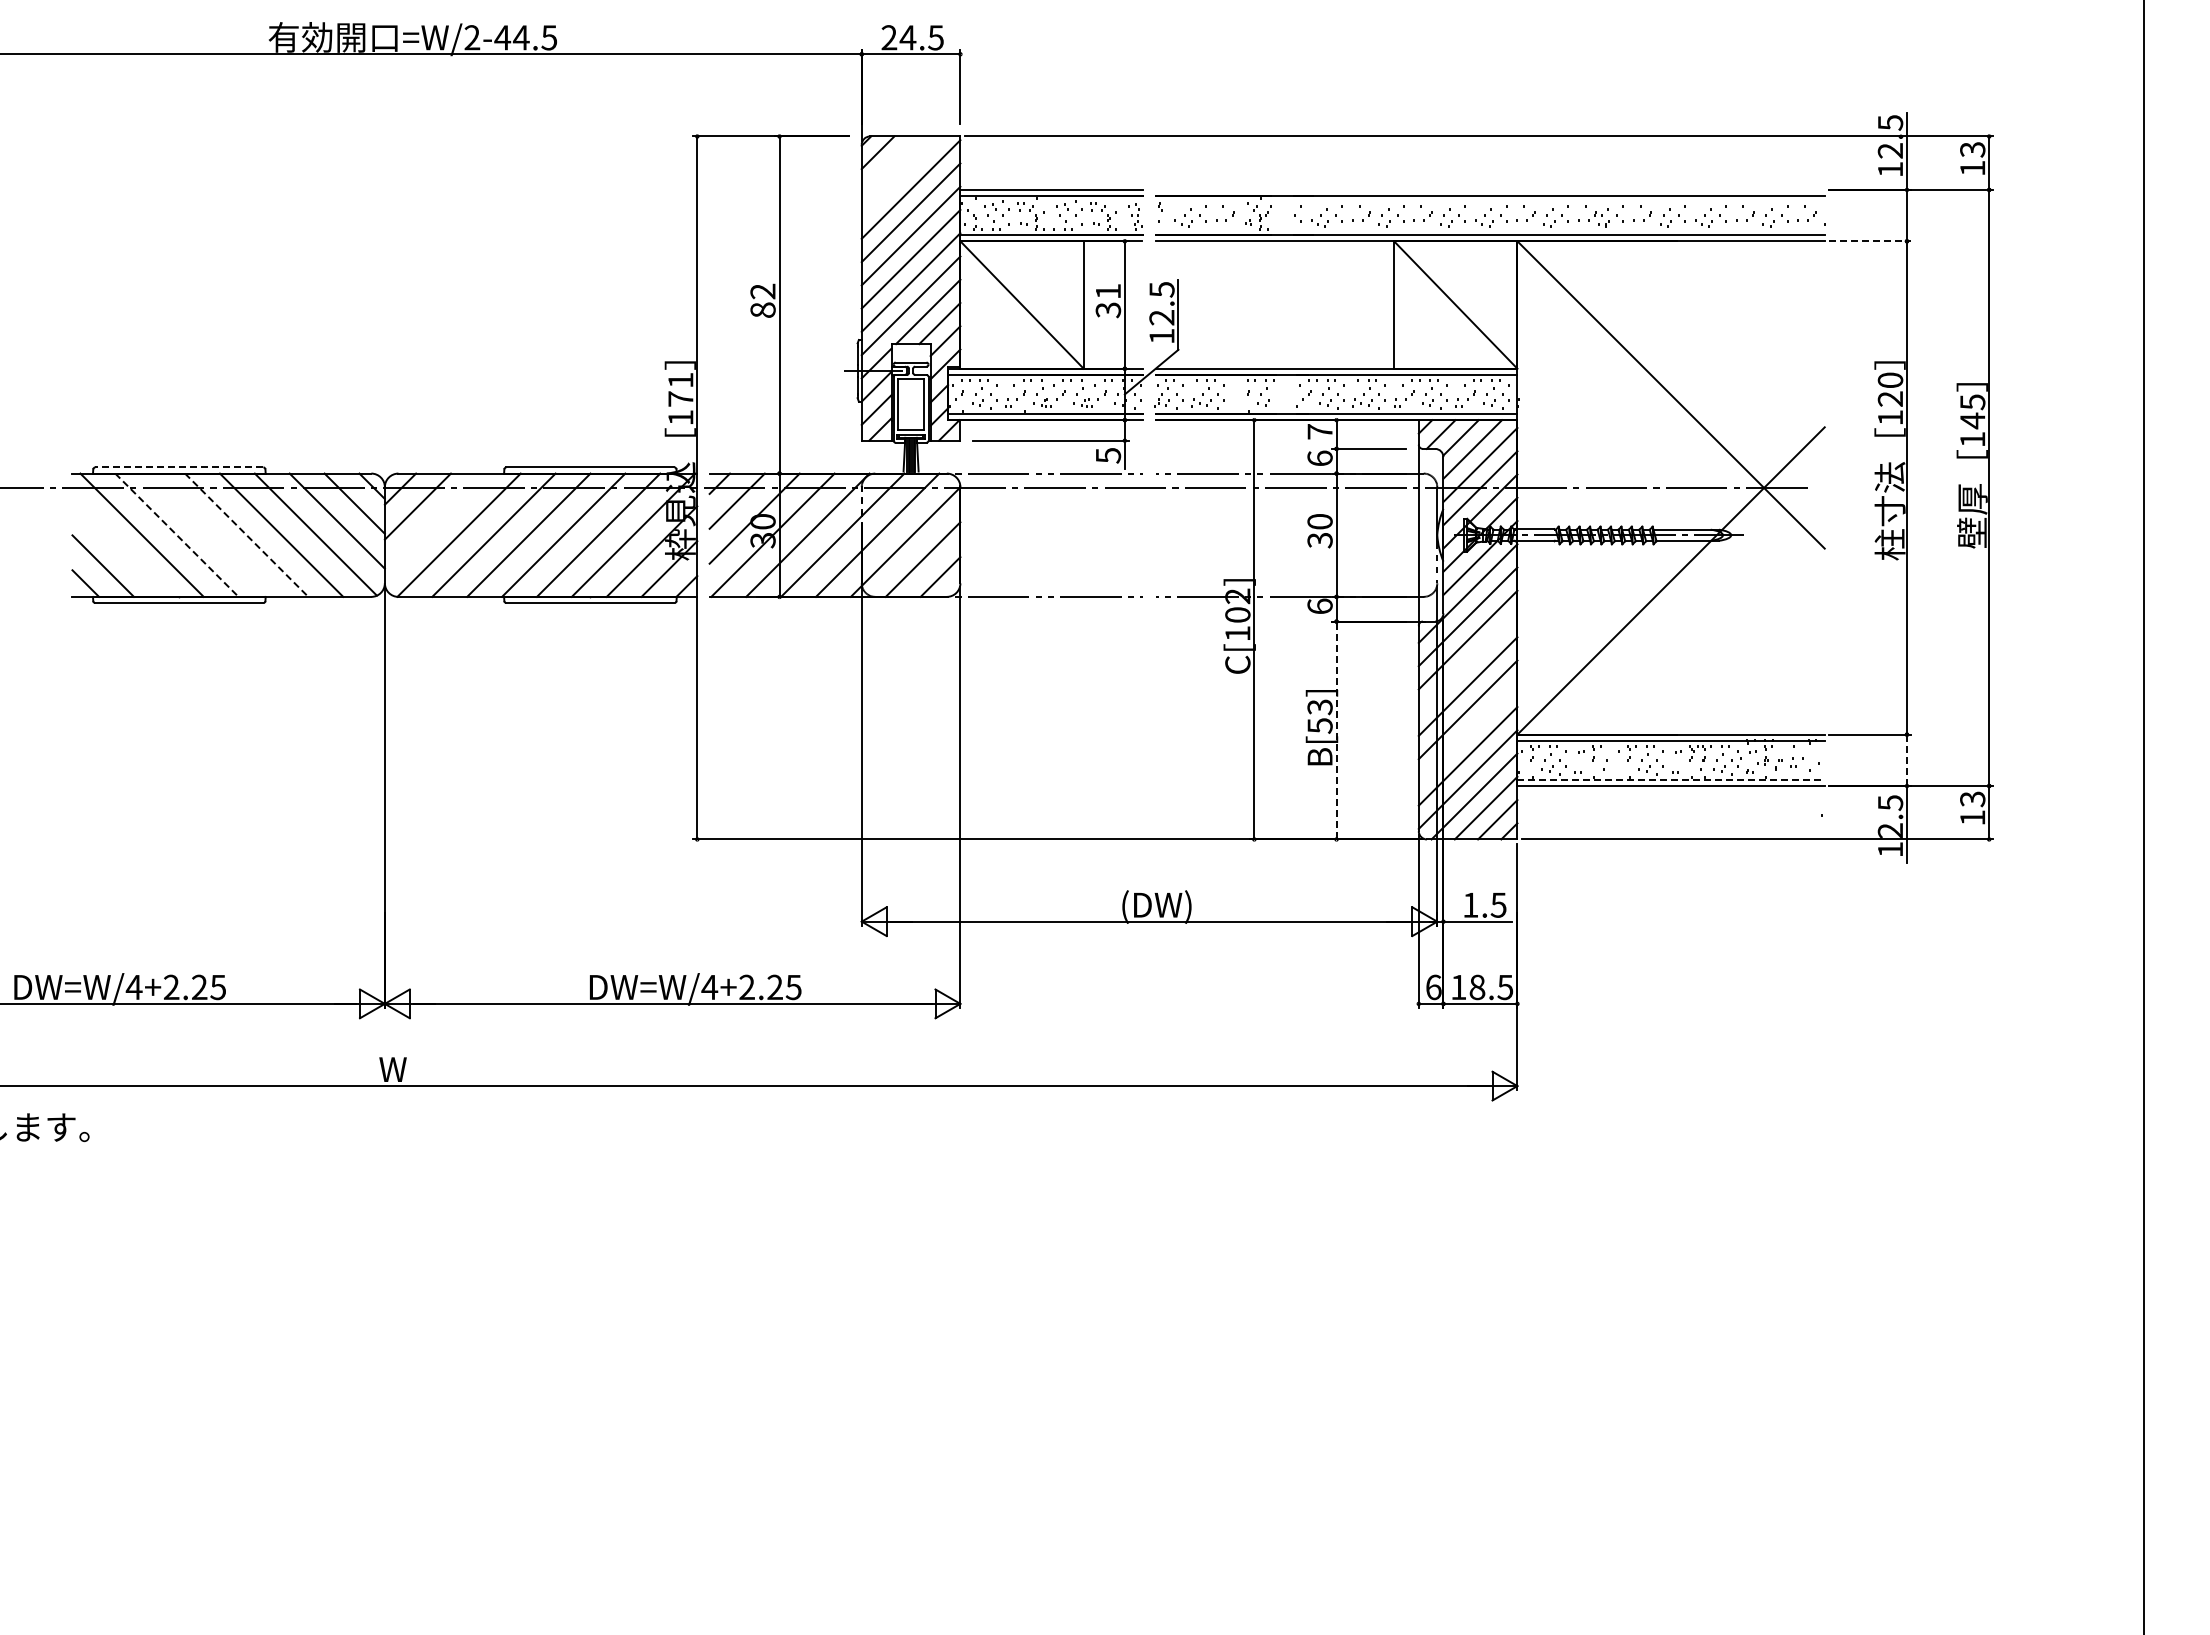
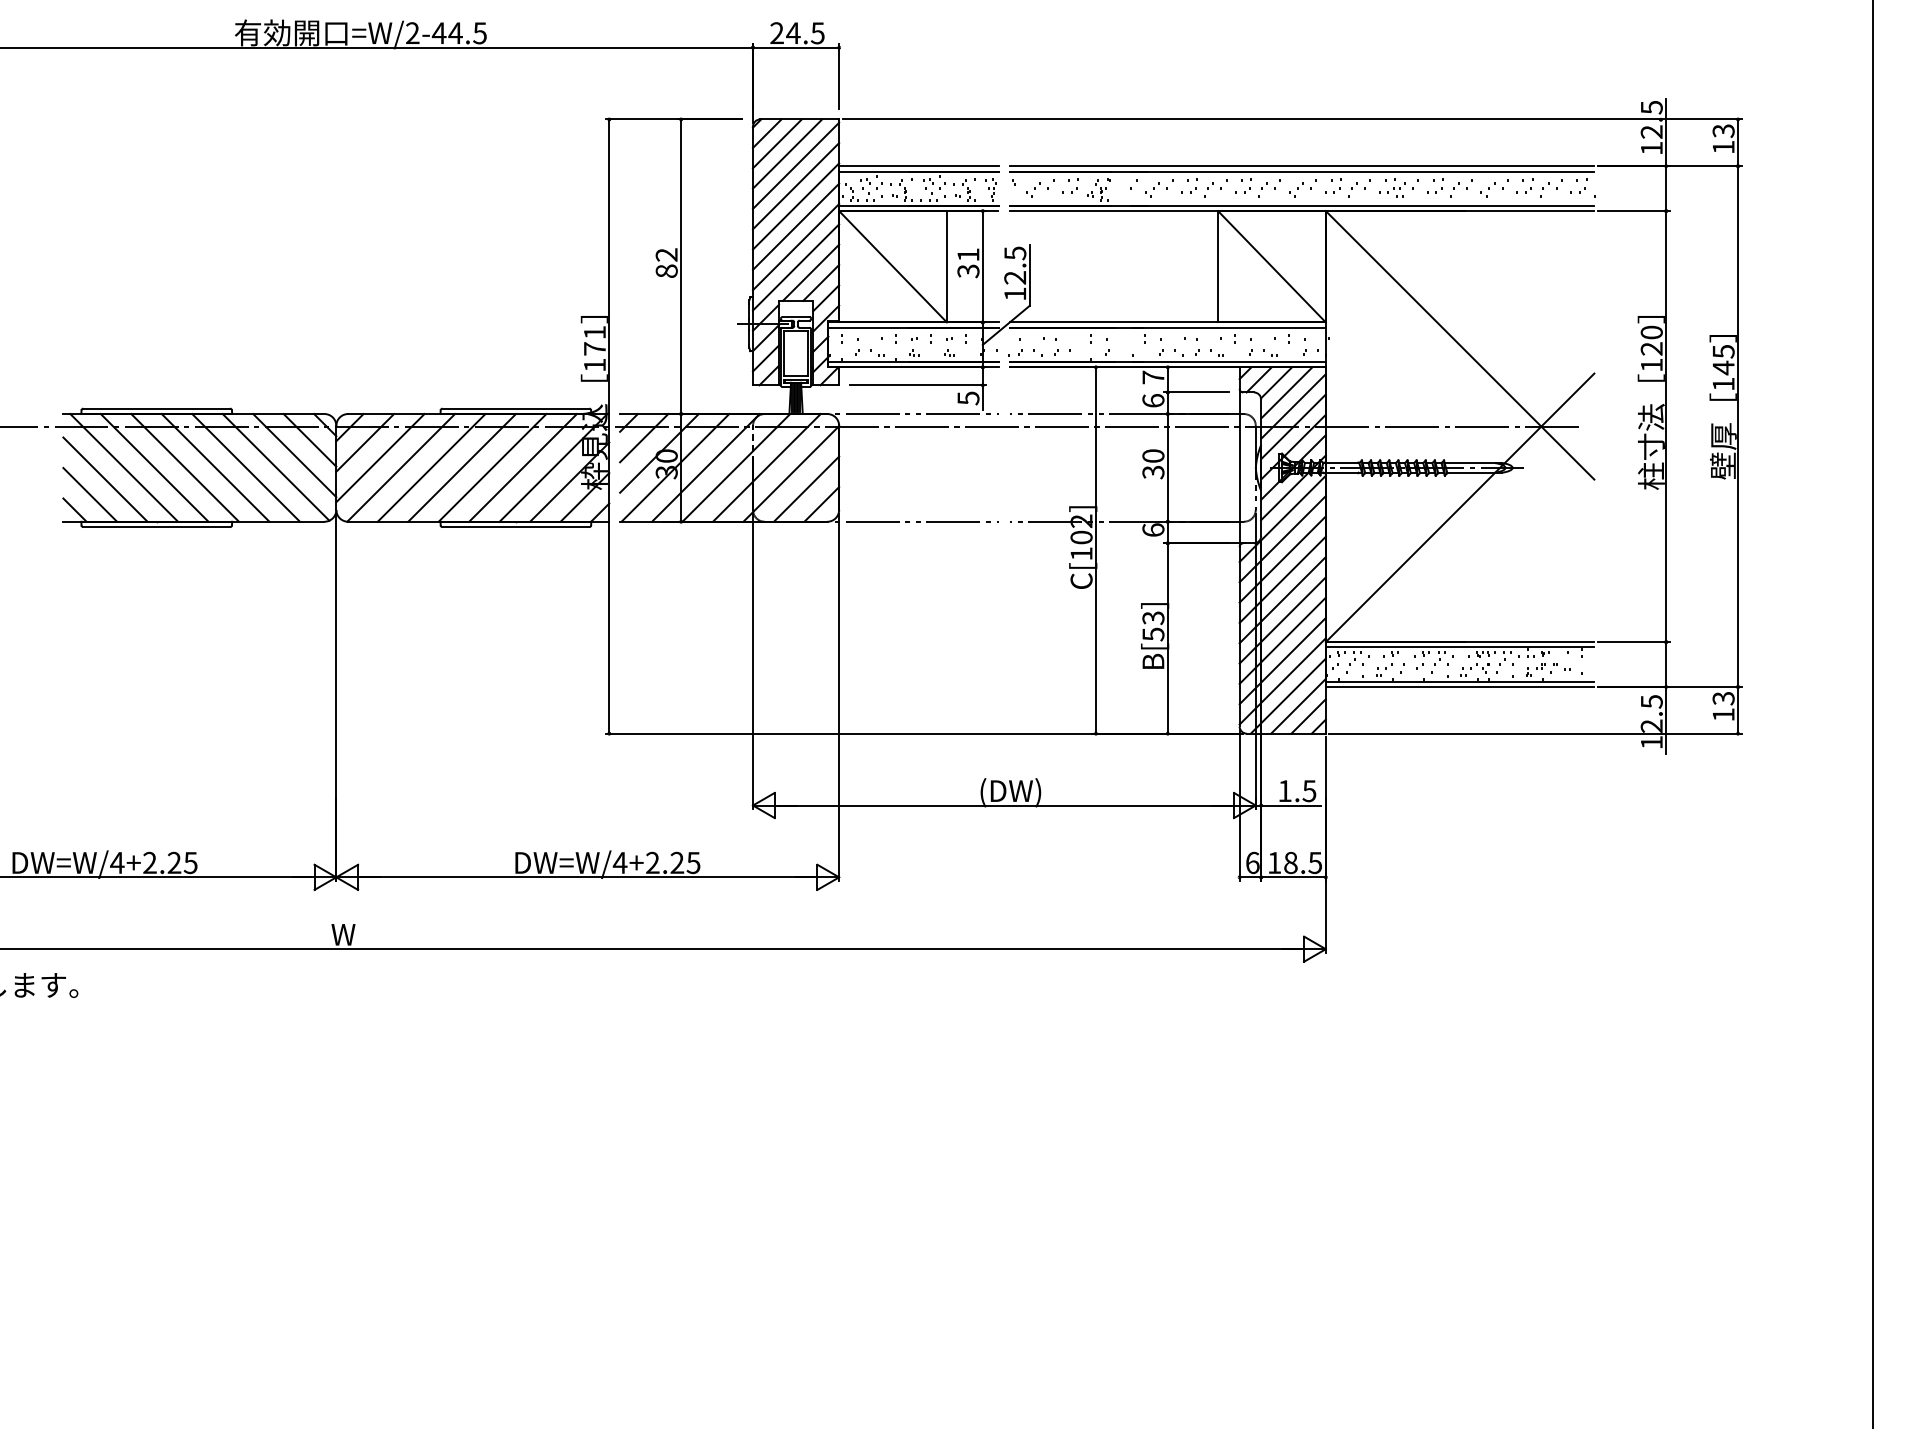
line: (889, 164) -> (777, 143), added
line: (900, 175) -> (786, 153), added
line: (1489, 189) -> (1301, 165), added
line: (1870, 241) -> (1634, 211), dashed -> solid
line: (178, 467) -> (156, 408), dashed -> solid
line: (434, 523) -> (379, 457), added
line: (211, 534) -> (184, 467), added
line: (177, 535) -> (155, 468), dashed -> solid
line: (247, 535) -> (216, 468), dashed -> solid
line: (120, 548) -> (105, 479), added
line: (1467, 663) -> (1282, 579), added
line: (1336, 730) -> (1167, 638), dashed -> solid
line: (1467, 732) -> (1282, 640), added
line: (1906, 760) -> (1665, 664), dashed -> solid
line: (1671, 779) -> (1460, 681), dashed -> solid

